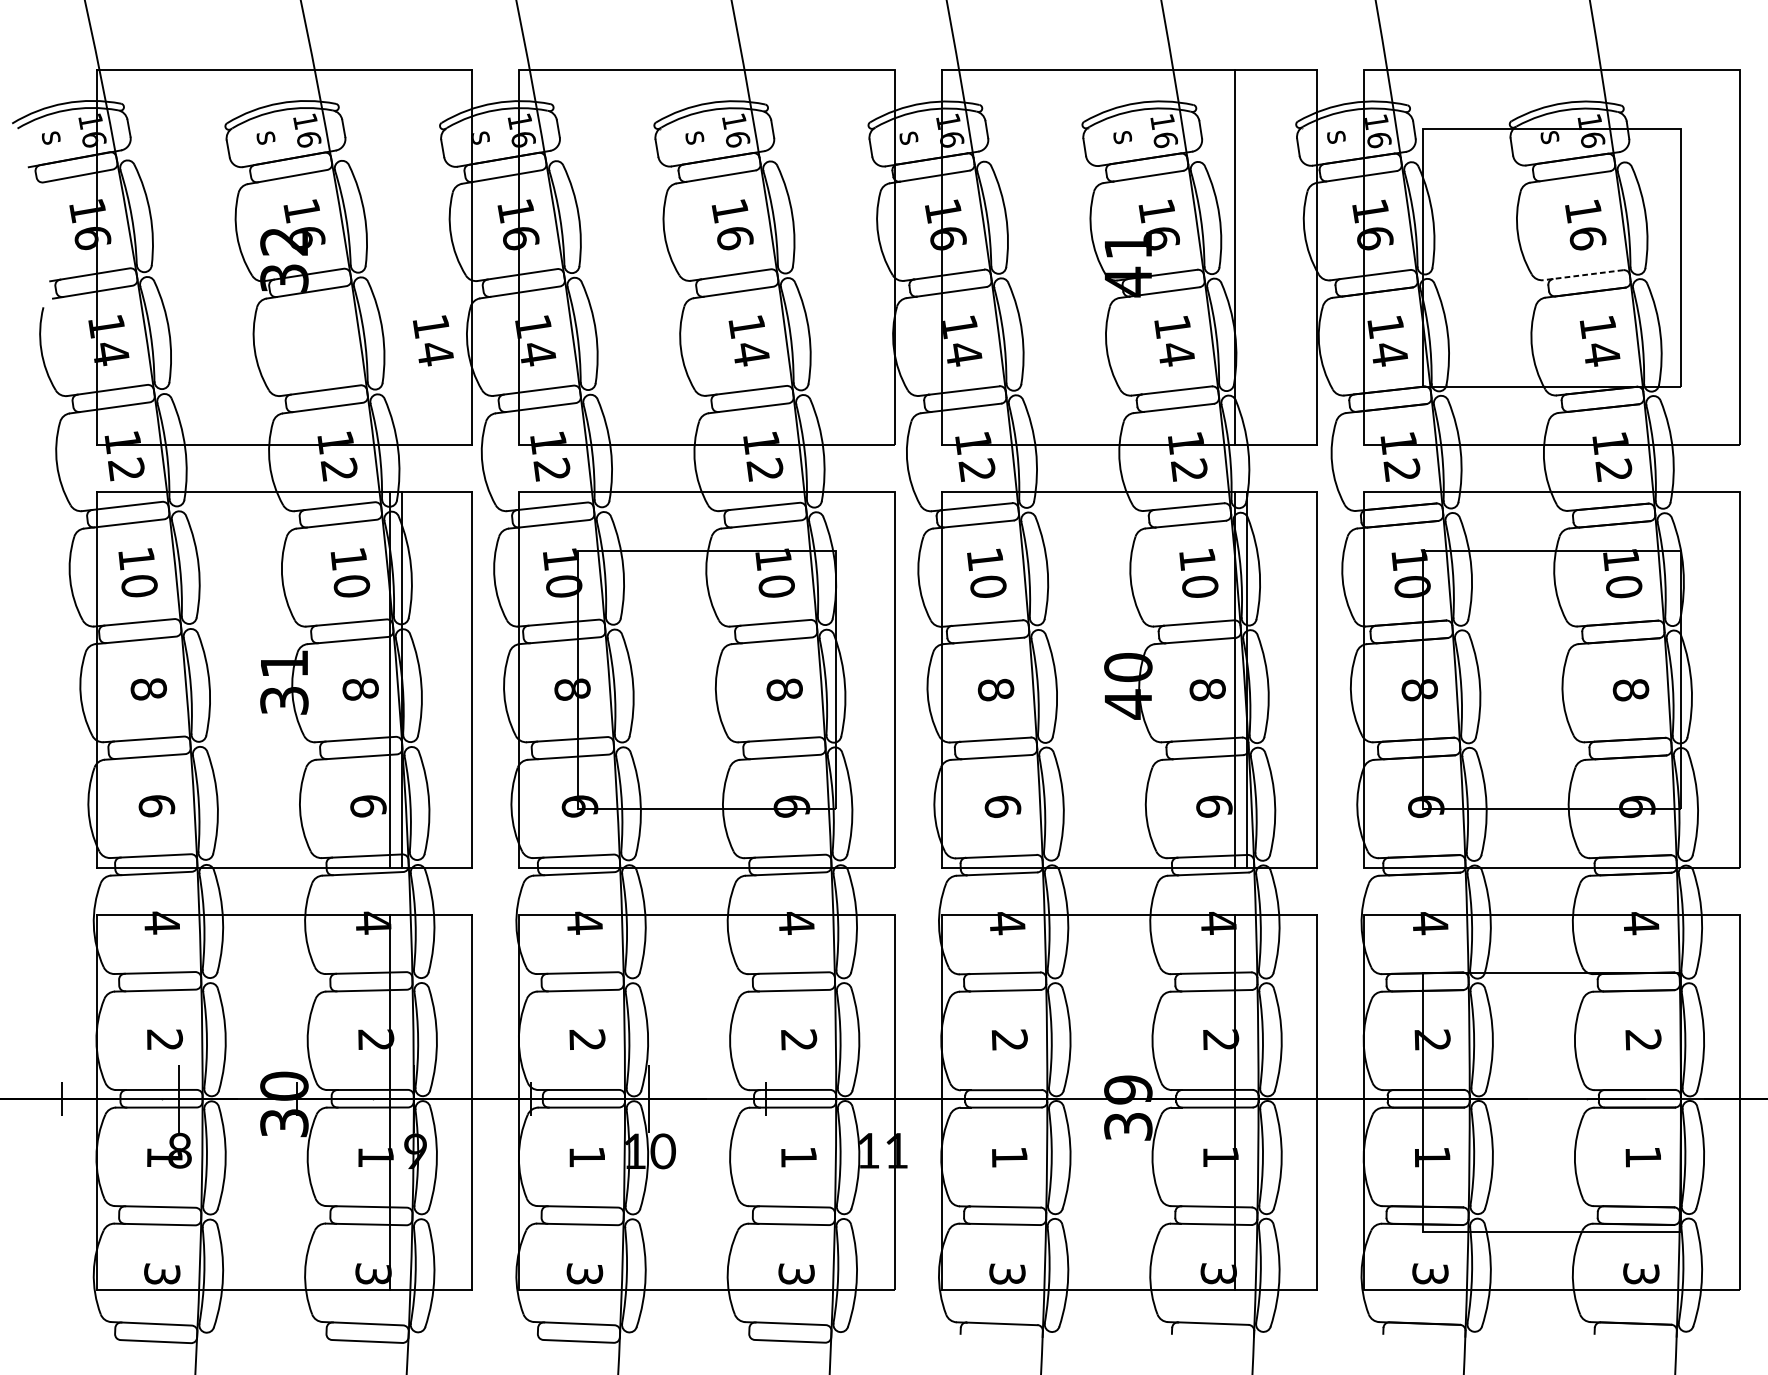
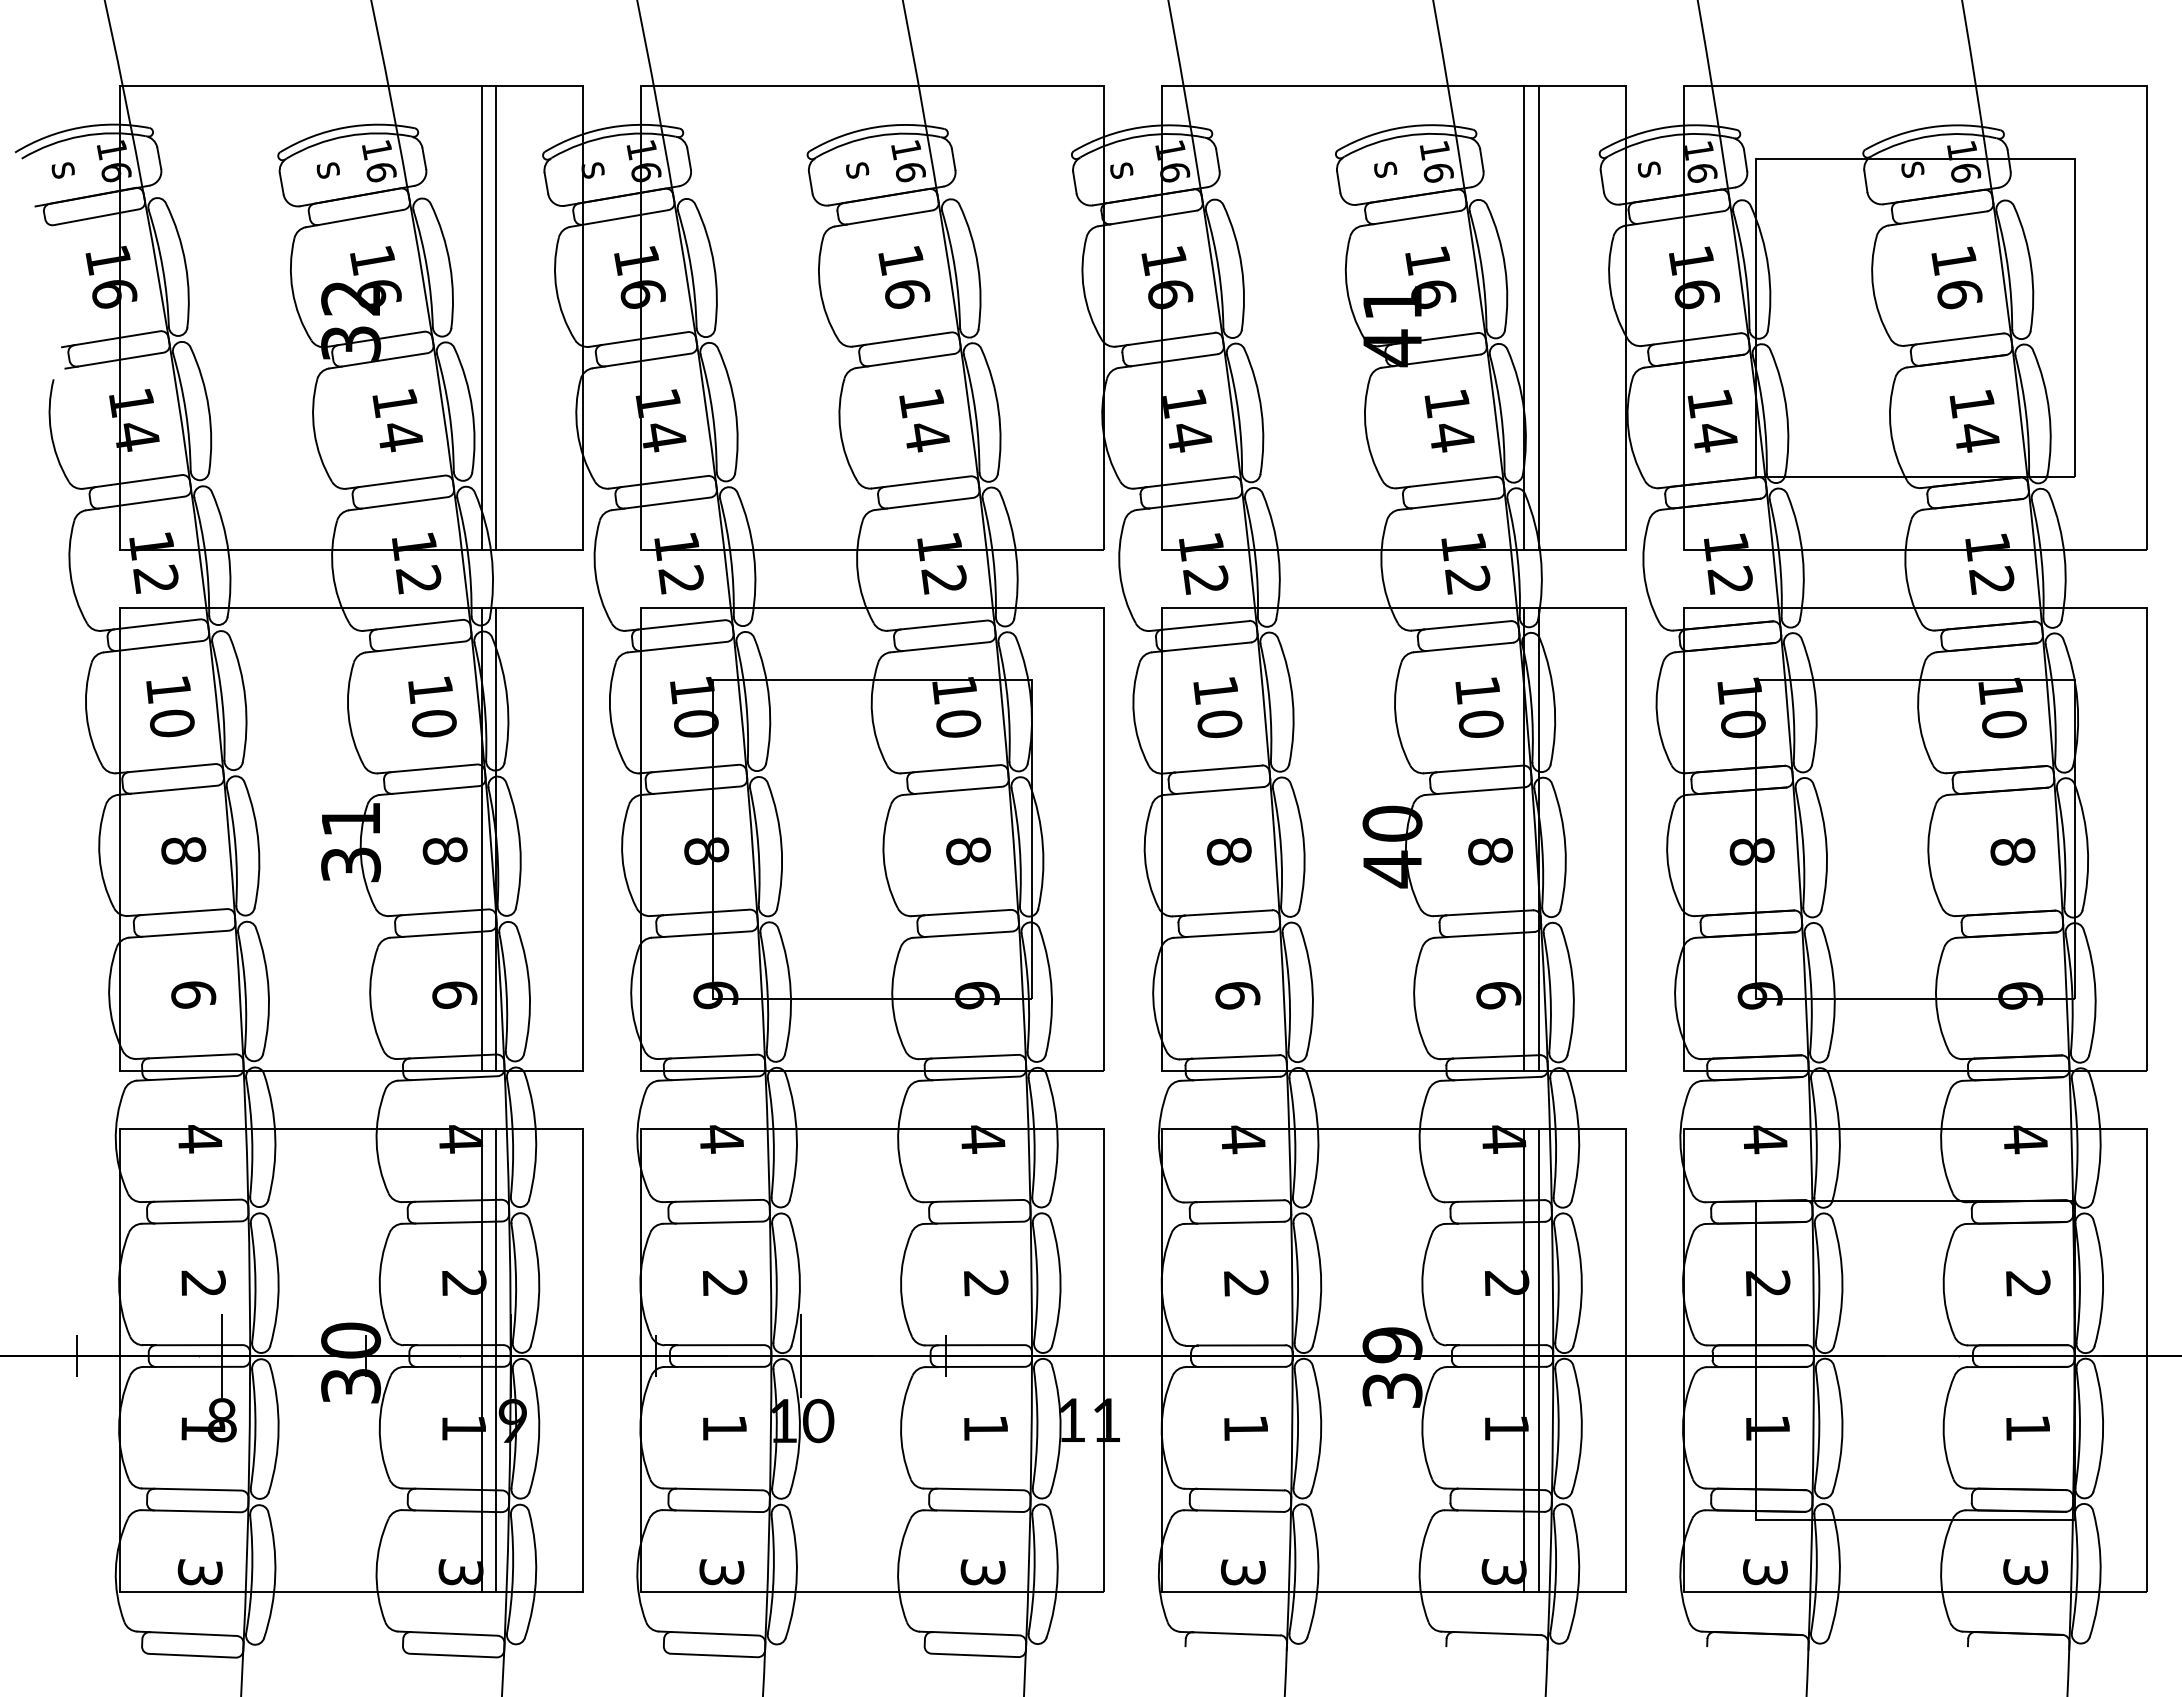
line: (390, 257) -> (481, 317), added
line: (402, 257) -> (496, 317), added
line: (1246, 257) -> (1538, 317), added
line: (1583, 275) -> (1954, 339), dashed -> solid
text: (433, 340) -> (397, 420), moved
line: (402, 1102) -> (496, 1360), added
line: (1246, 1102) -> (1538, 1360), added

